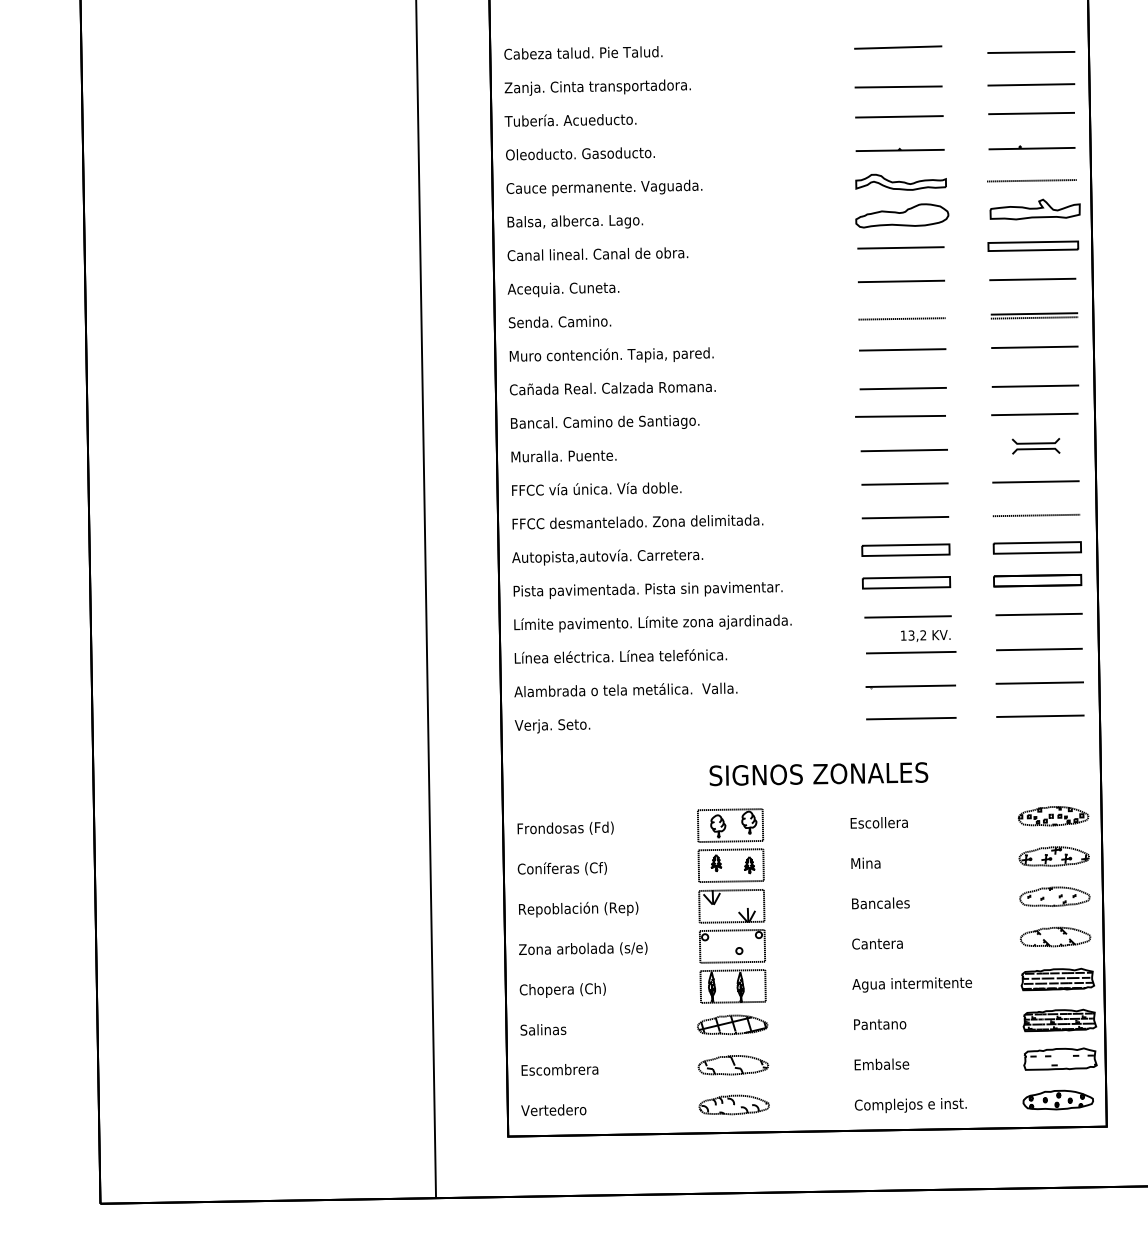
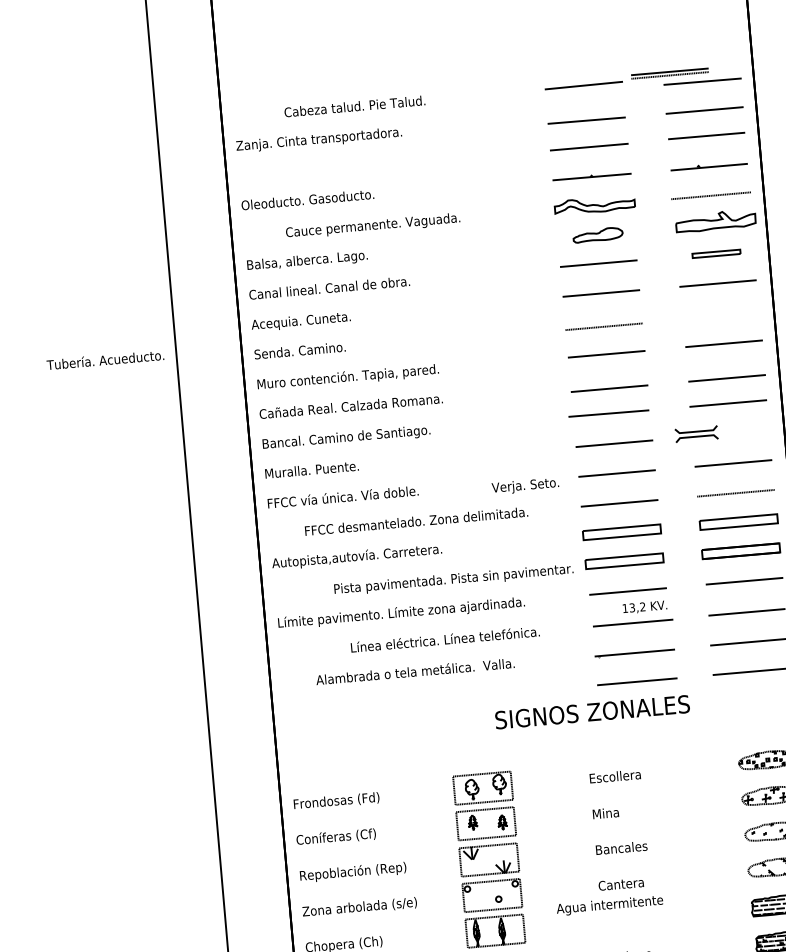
text: (583, 52) -> (354, 106), moved
text: (570, 120) -> (105, 360), moved
text: (604, 187) -> (373, 225), moved
part: (902, 215) -> (598, 234), size x0.6
part: (1033, 245) -> (716, 253), size x0.6
part: (1034, 315) -> (669, 73), moved
part: (1035, 446) -> (696, 434), moved
text: (637, 521) -> (416, 521), moved
text: (647, 590) -> (453, 580), moved
text: (620, 656) -> (444, 639), moved
text: (625, 689) -> (415, 671), moved
text: (552, 726) -> (525, 486), moved
text: (818, 774) -> (592, 712), moved
text: (912, 984) -> (610, 905), moved

